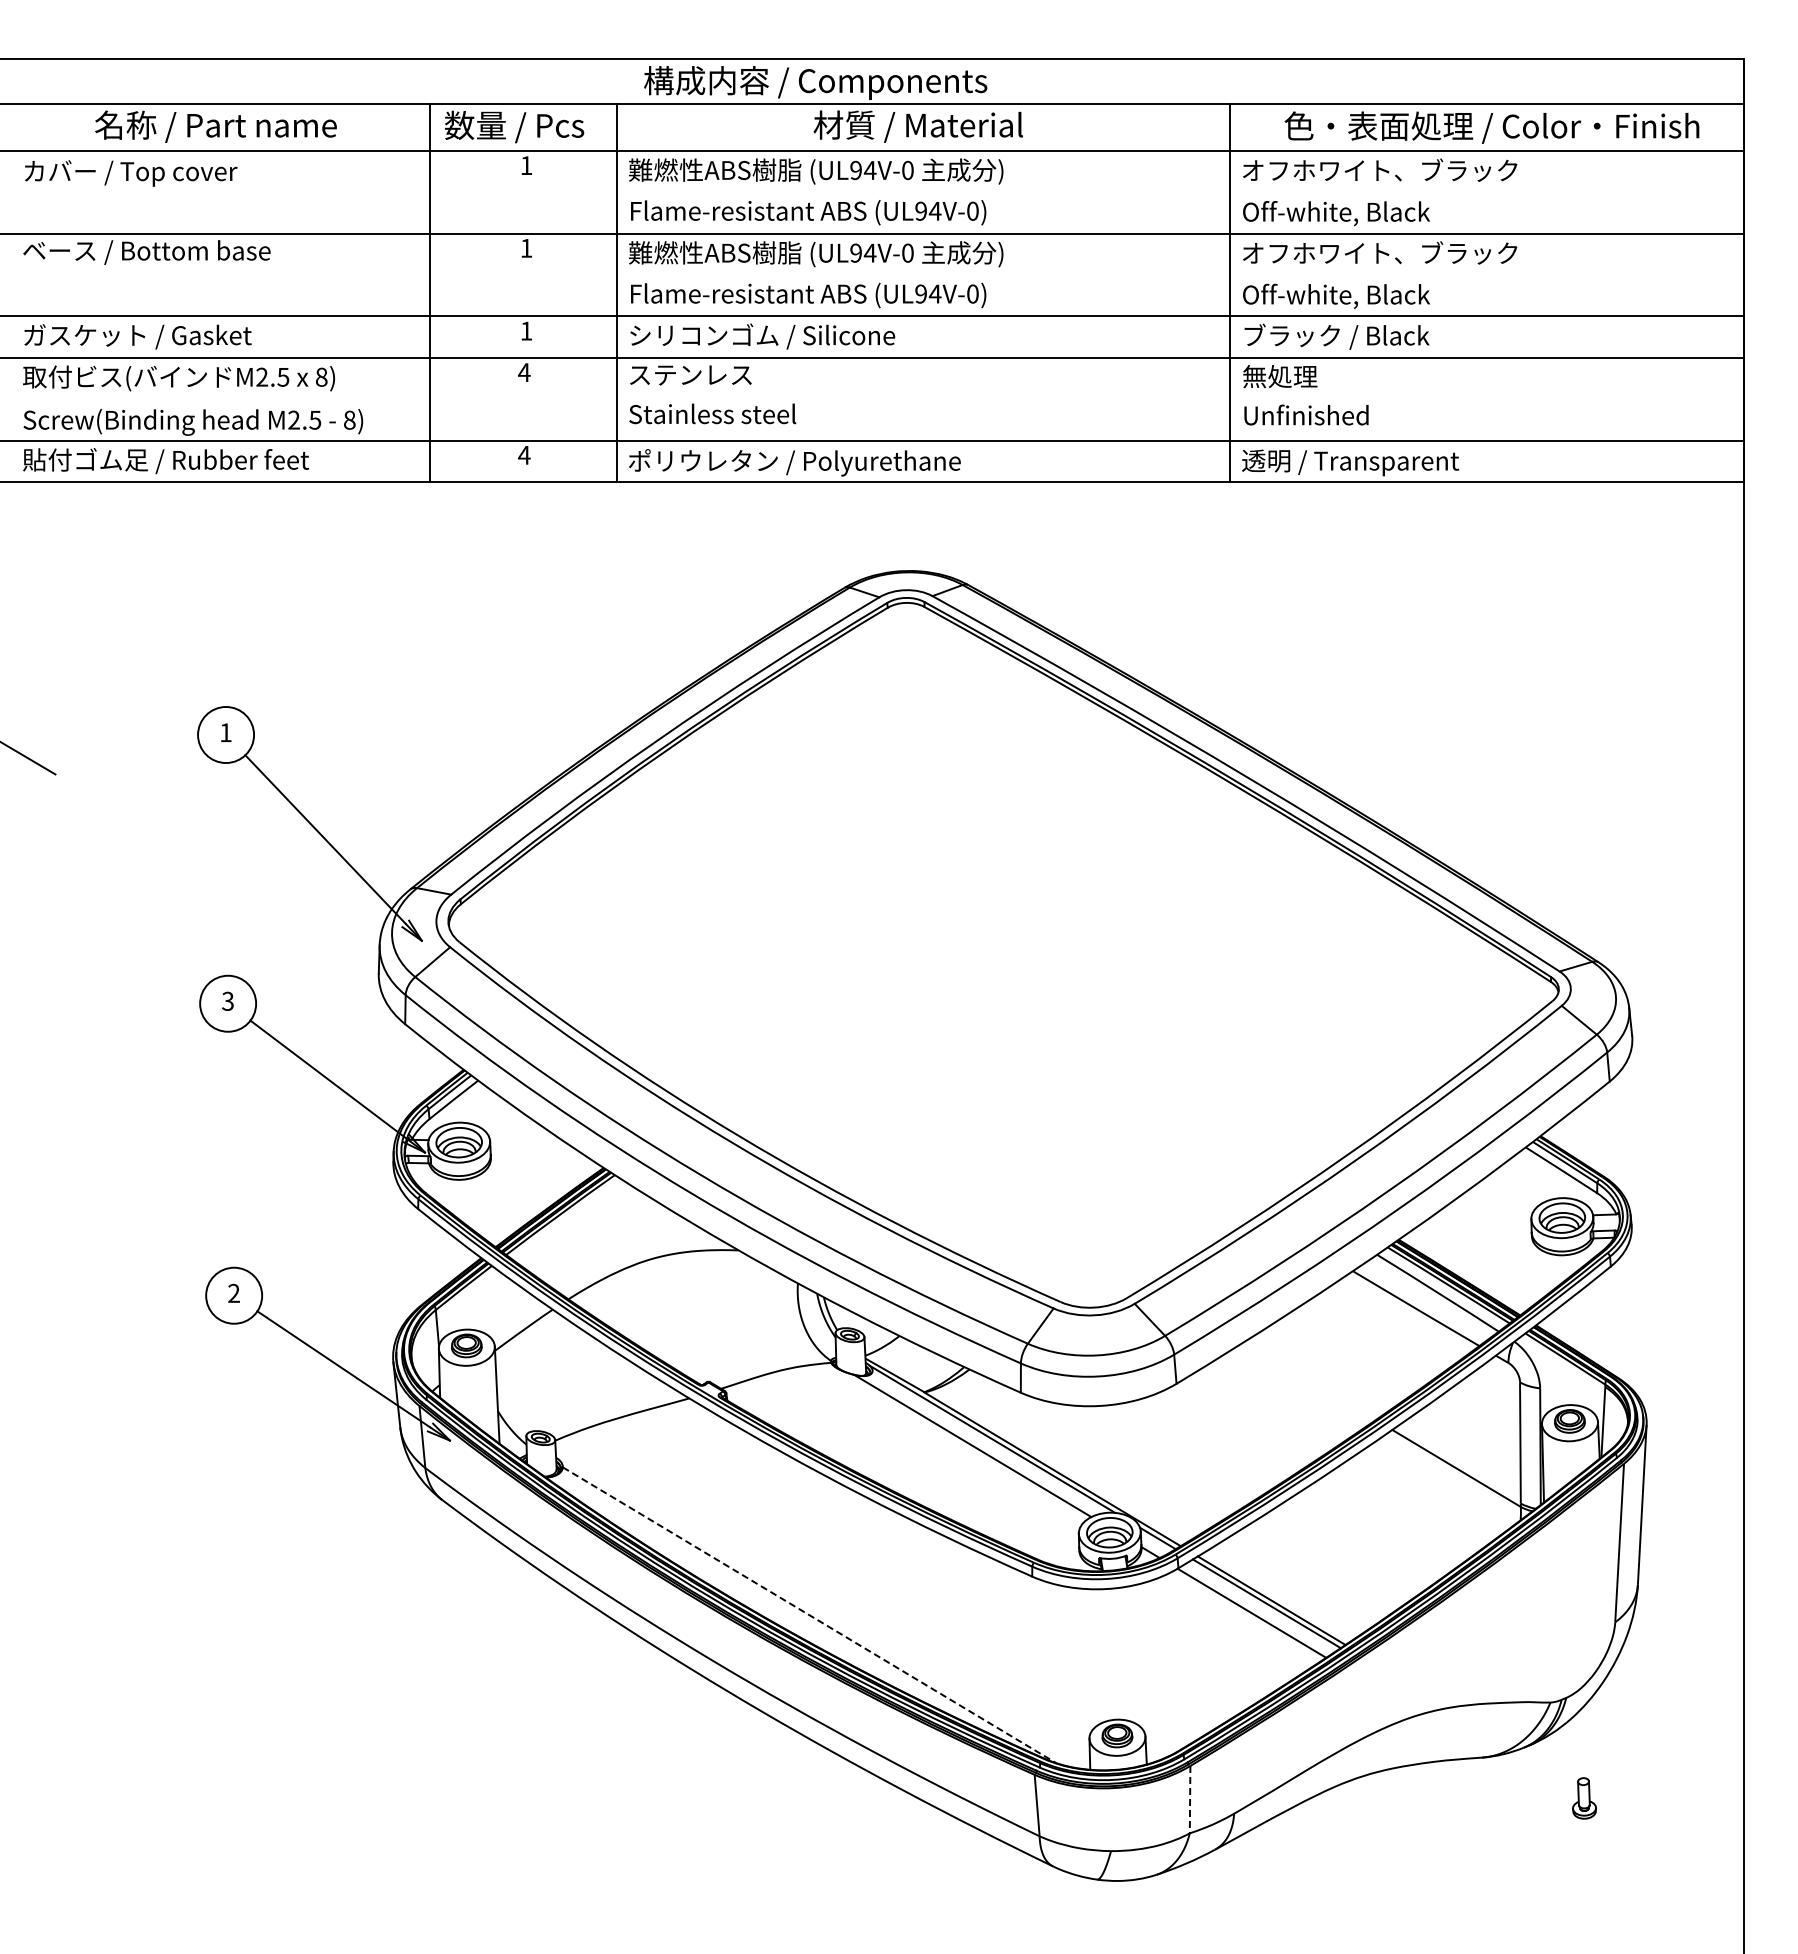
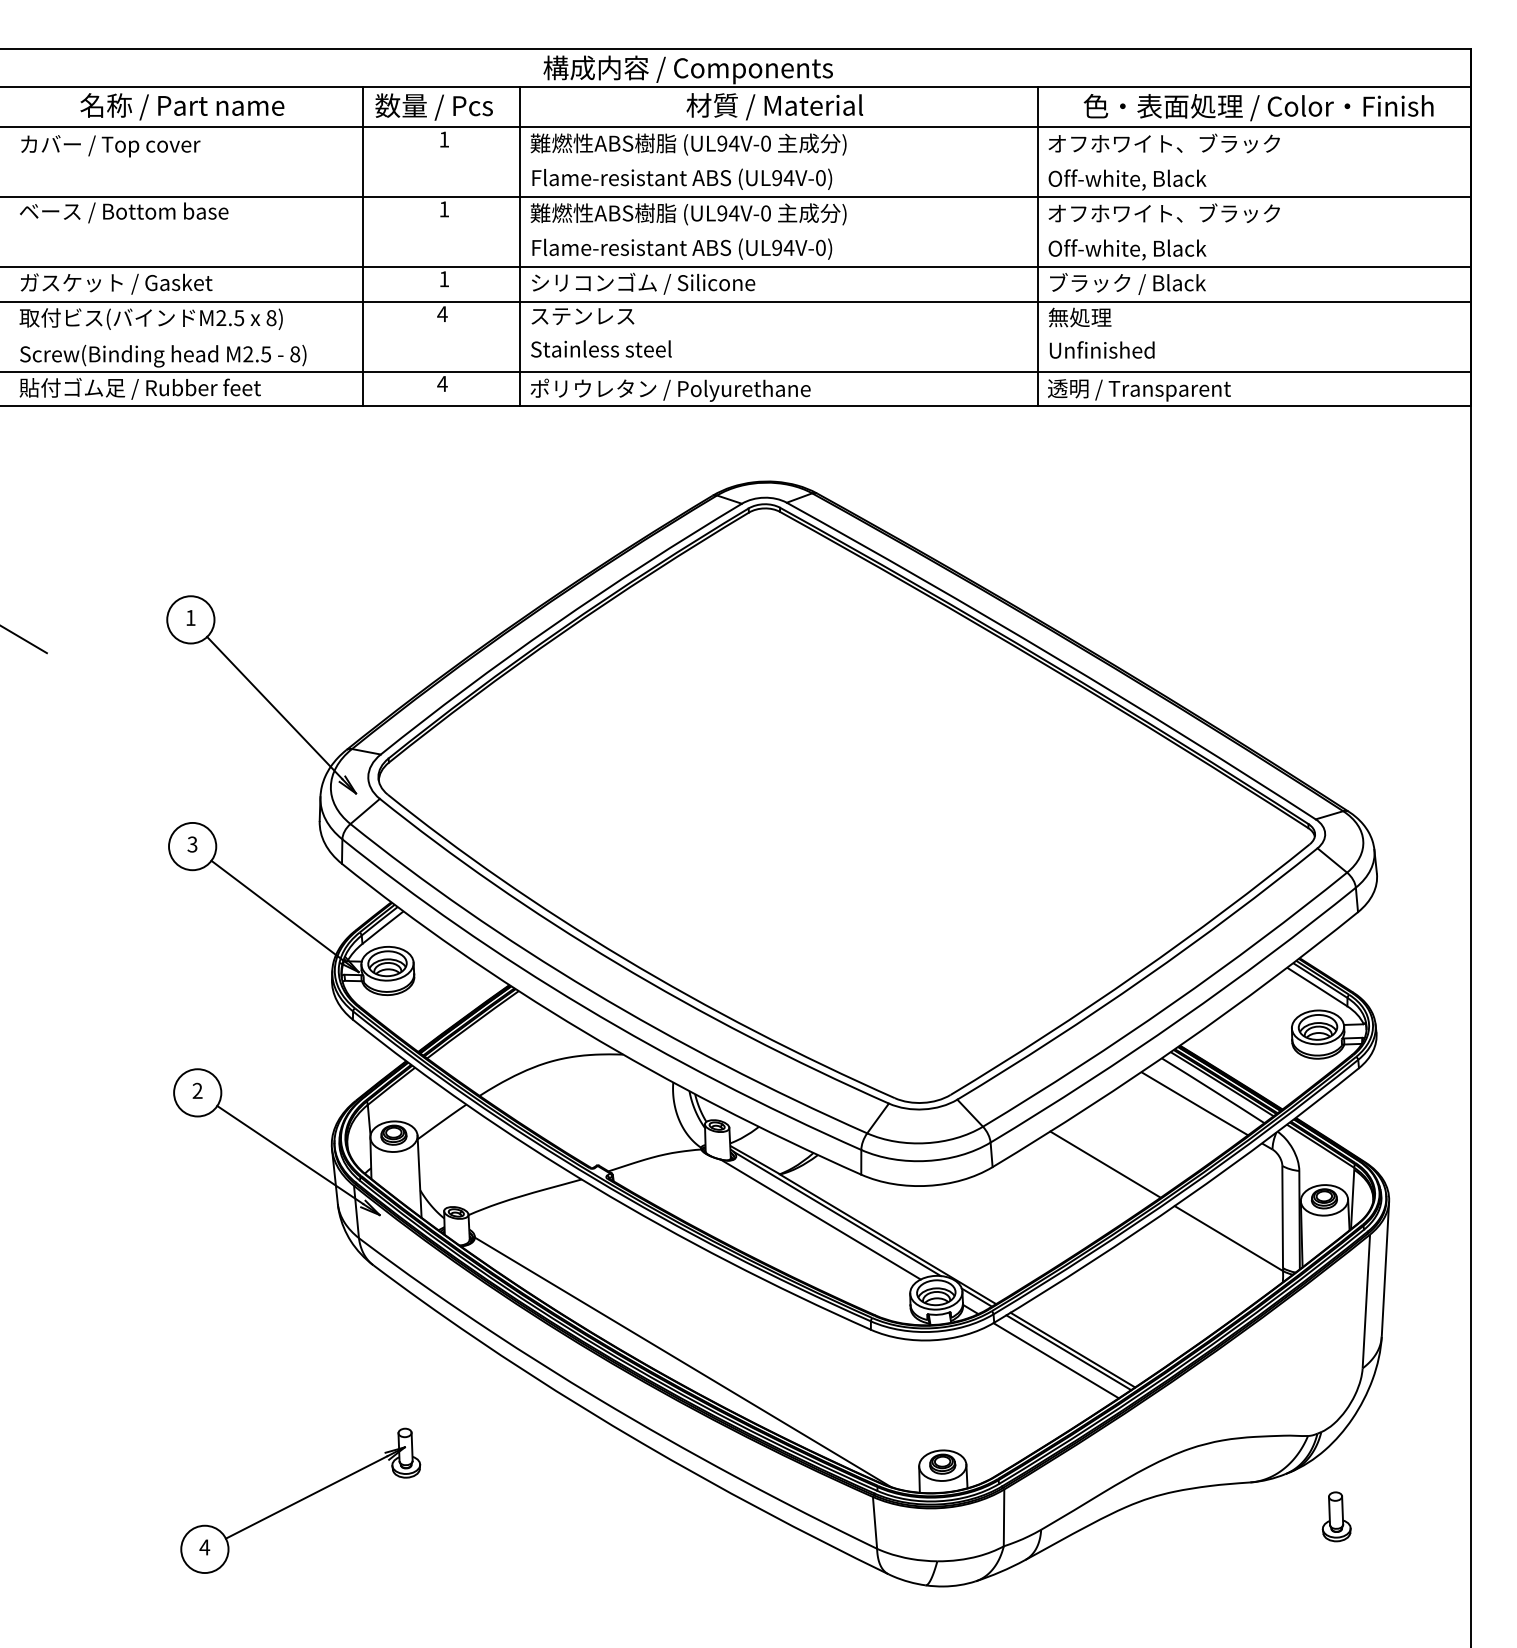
line: (1310, 1380) -> (1105, 1164), added
line: (809, 1615) -> (683, 1362), dashed -> solid
part: (355, 1779) -> (300, 1500), added
part: (1584, 1798) -> (1336, 1516), size x1.43
line: (1190, 1799) -> (1004, 1517), dashed -> solid

